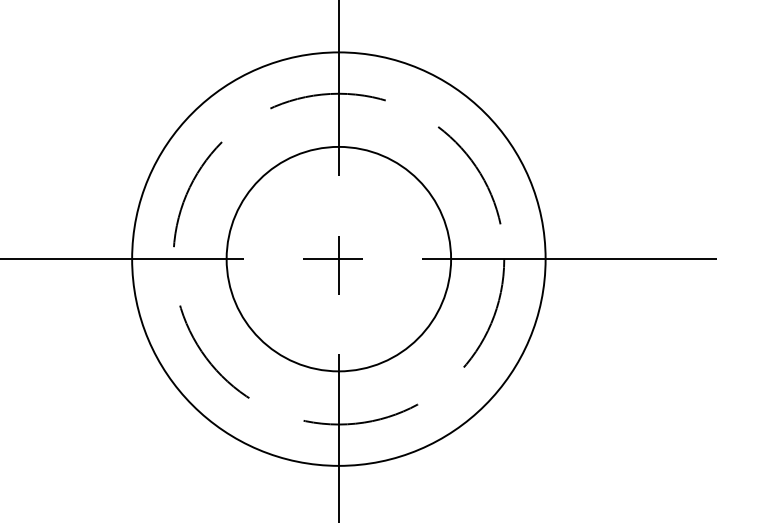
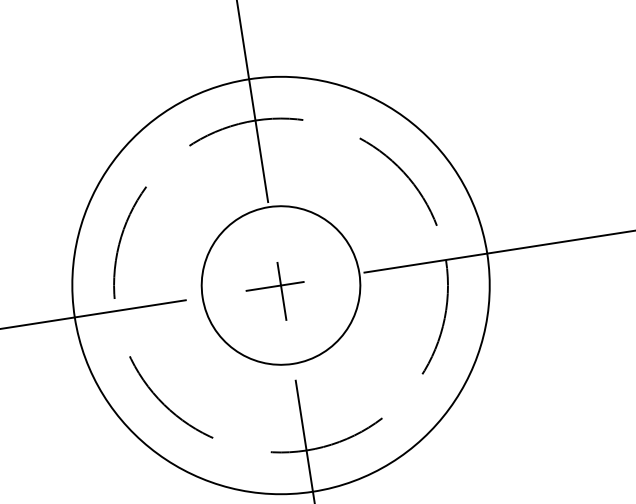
circle: (338, 258) -> (280, 284), size x0.7

